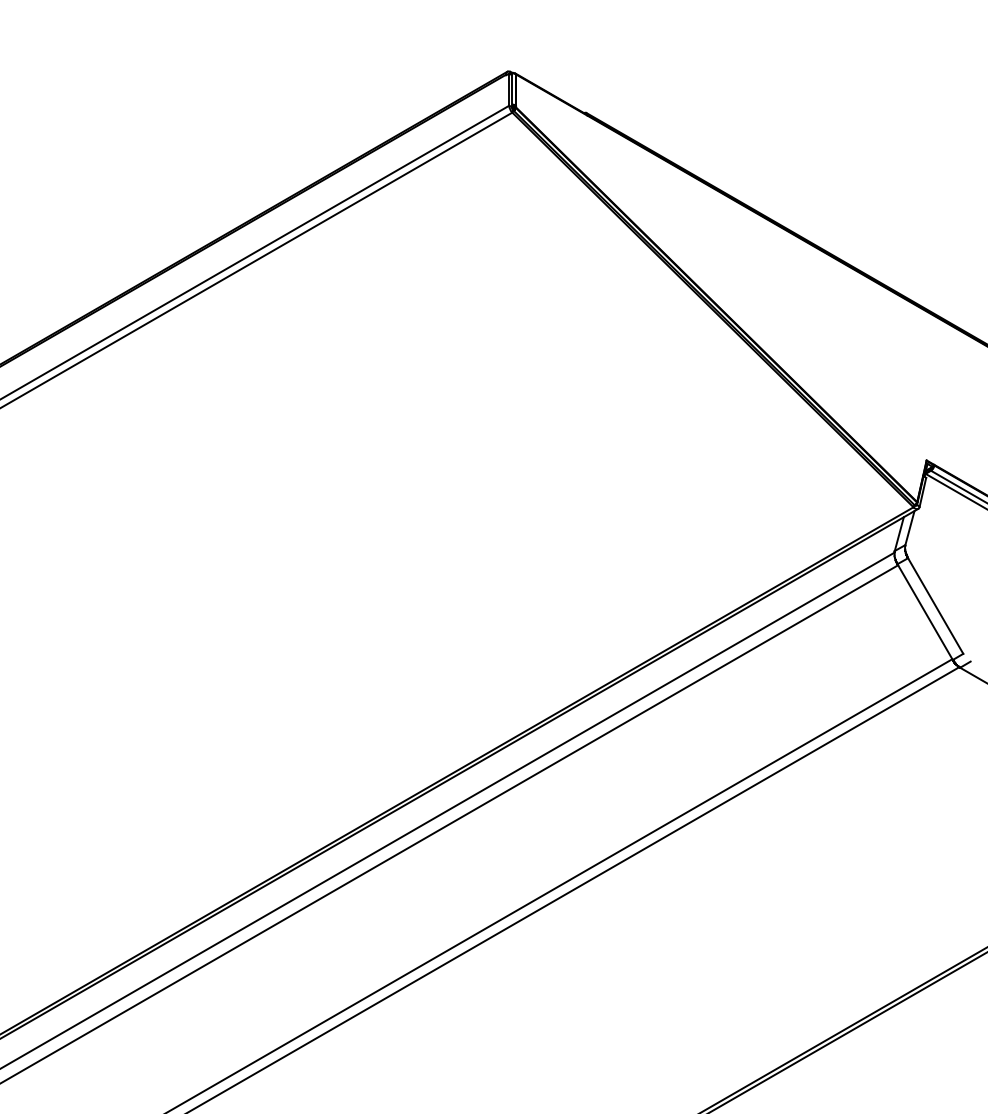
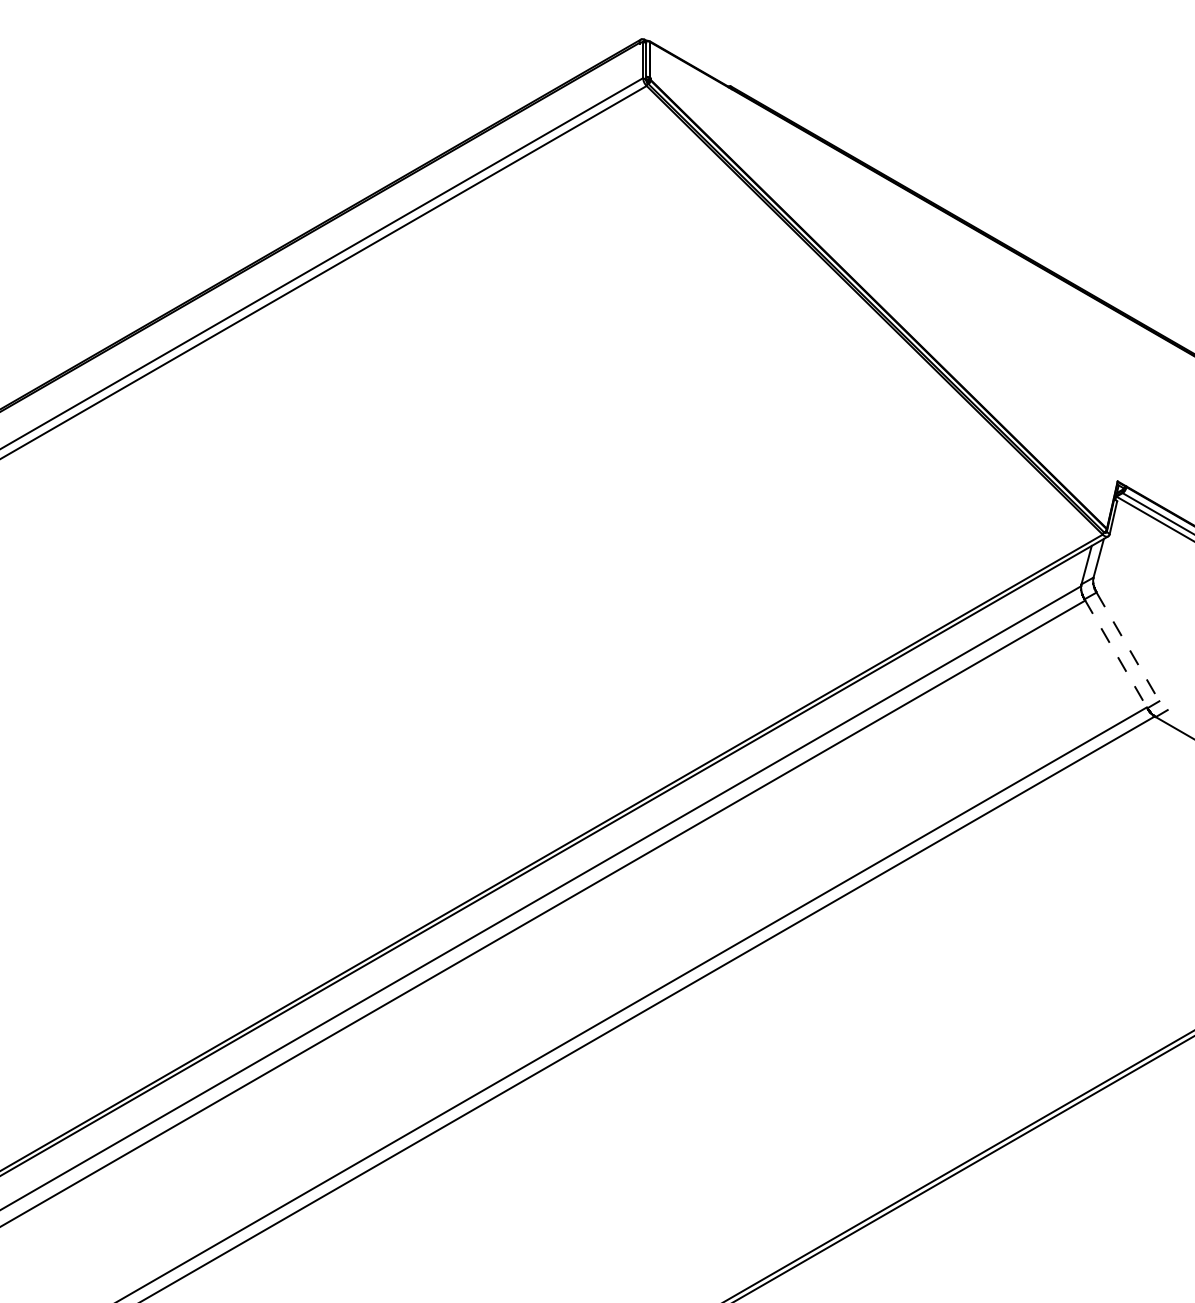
line: (935, 605) -> (1127, 646), solid -> dashed
line: (925, 611) -> (1116, 653), solid -> dashed

